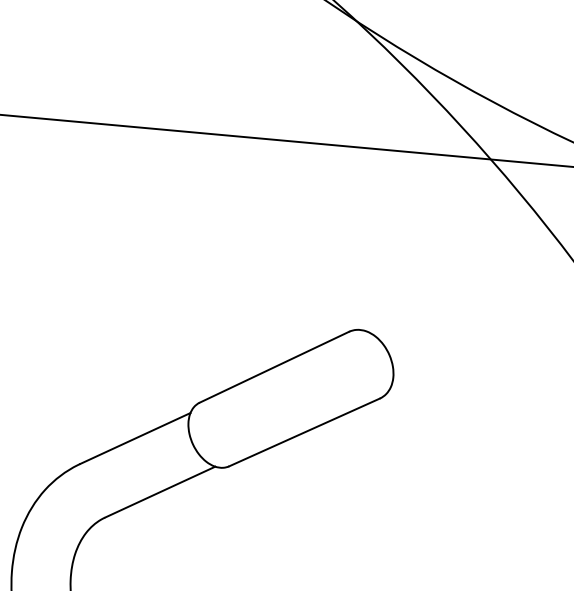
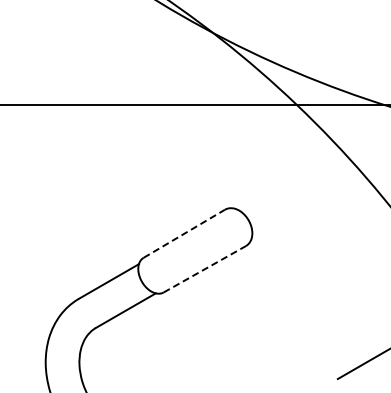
line: (274, 366) -> (184, 233), solid -> dashed
line: (305, 432) -> (205, 269), solid -> dashed

